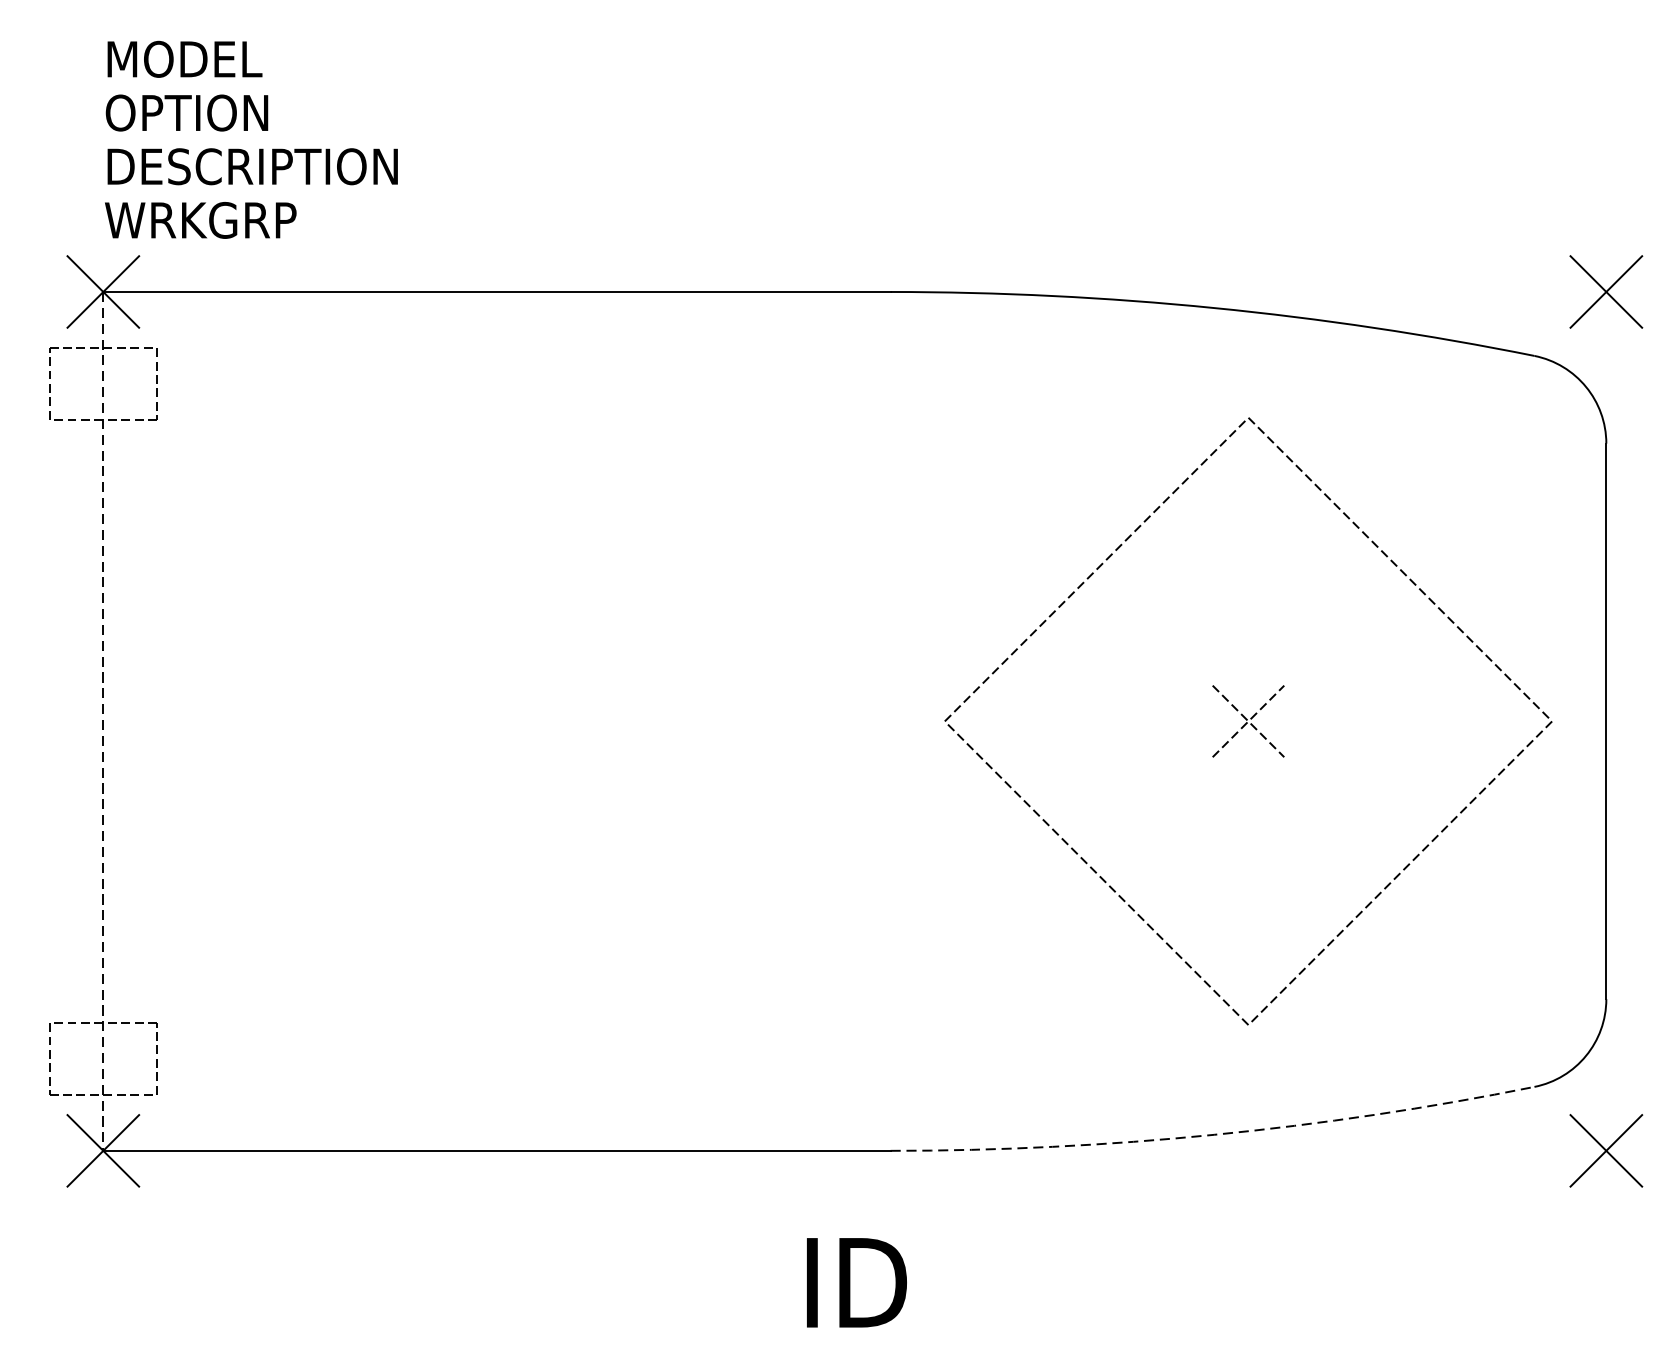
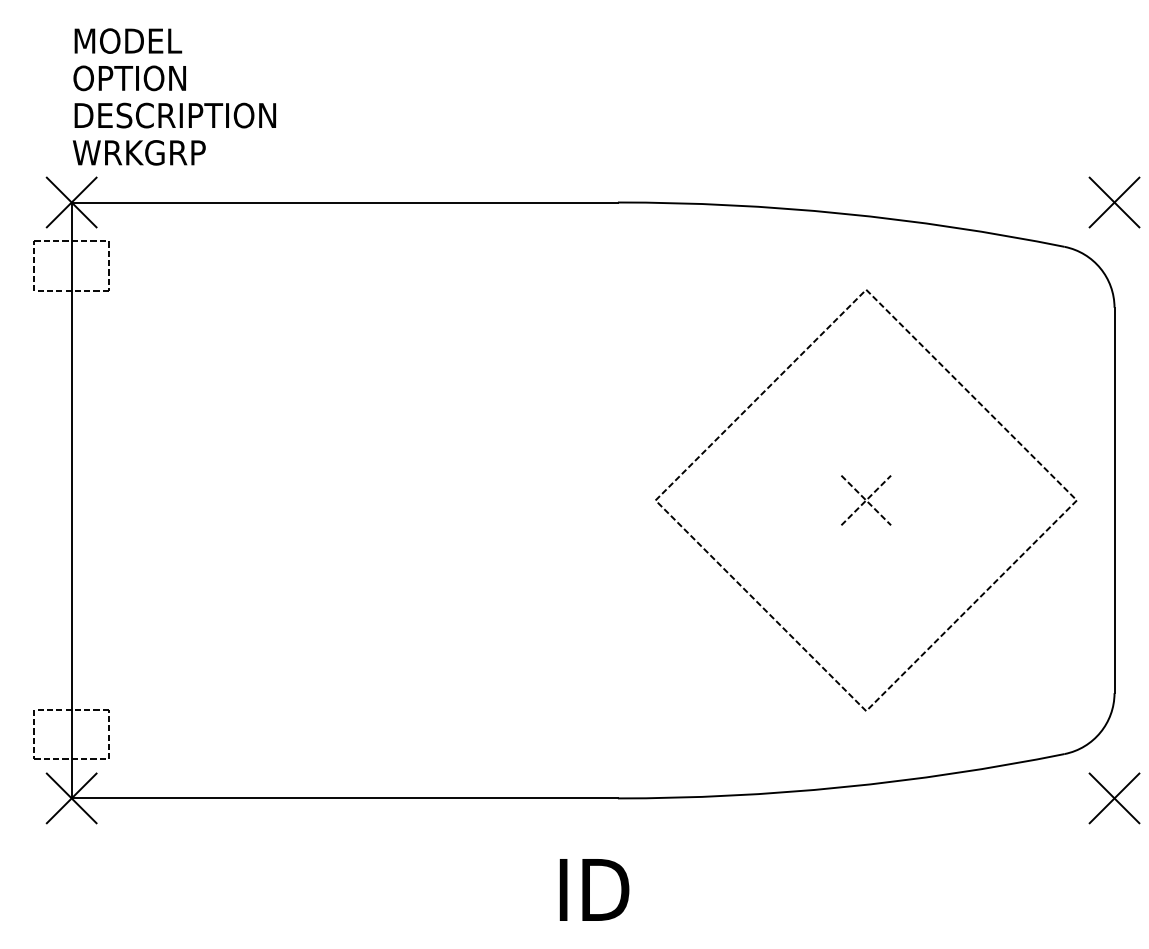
line: (103, 721) -> (71, 500), dashed -> solid
arc: (1214, 1135) -> (842, 787), dashed -> solid

